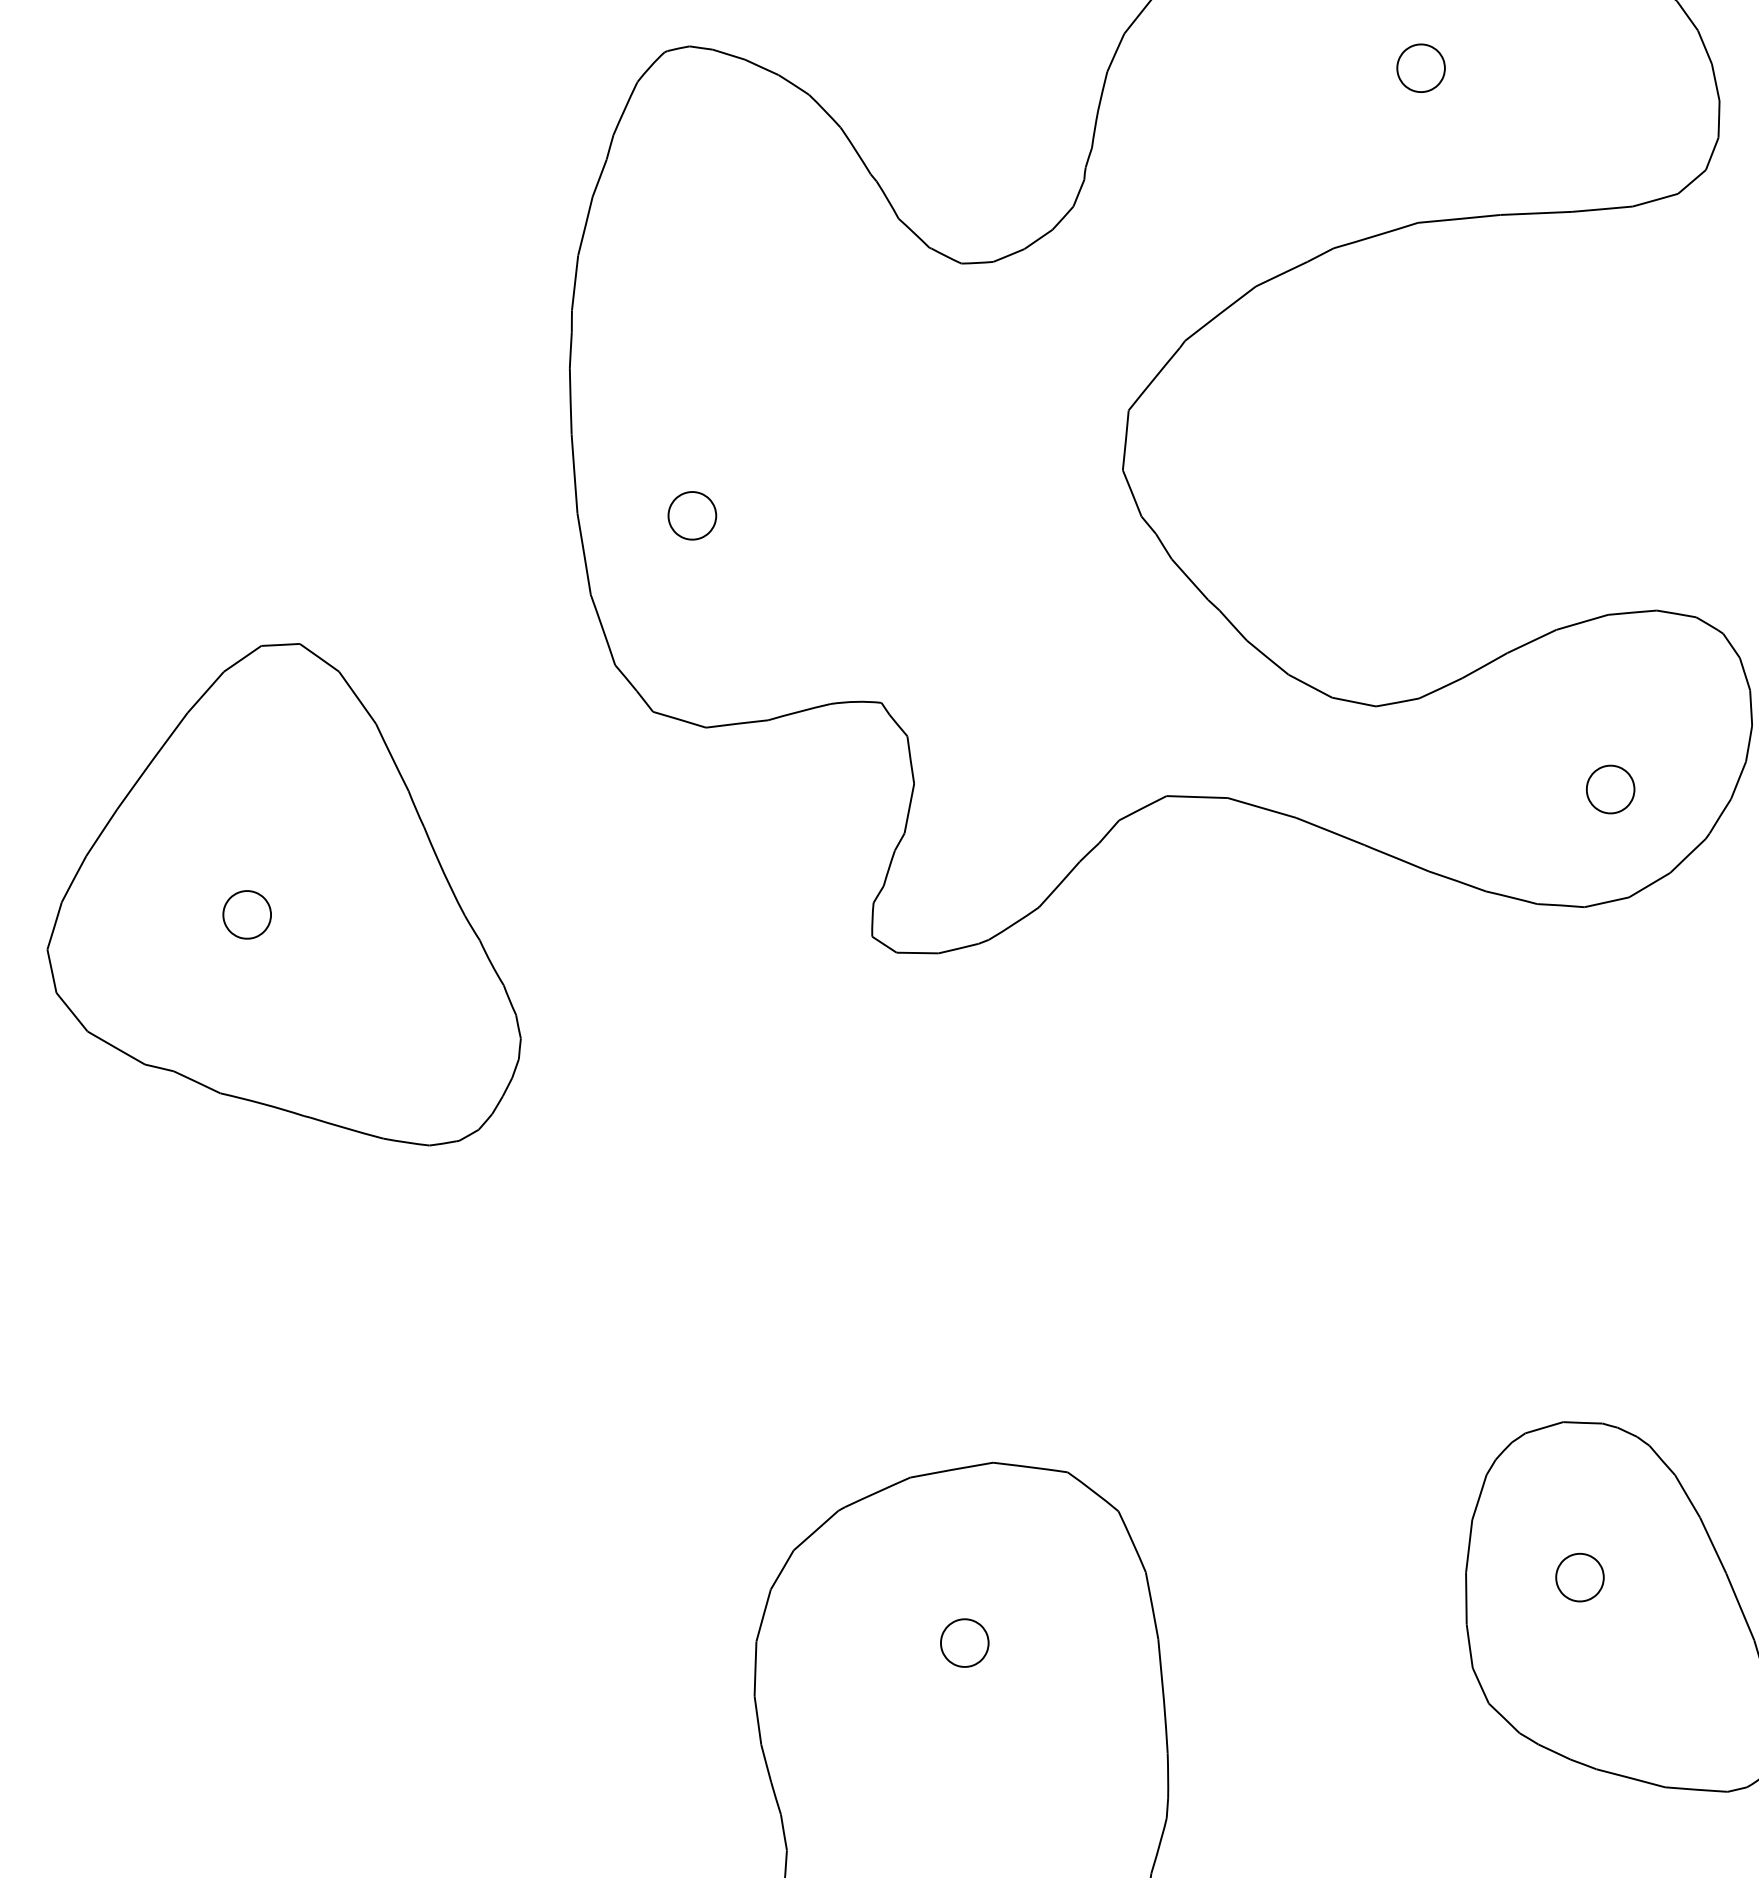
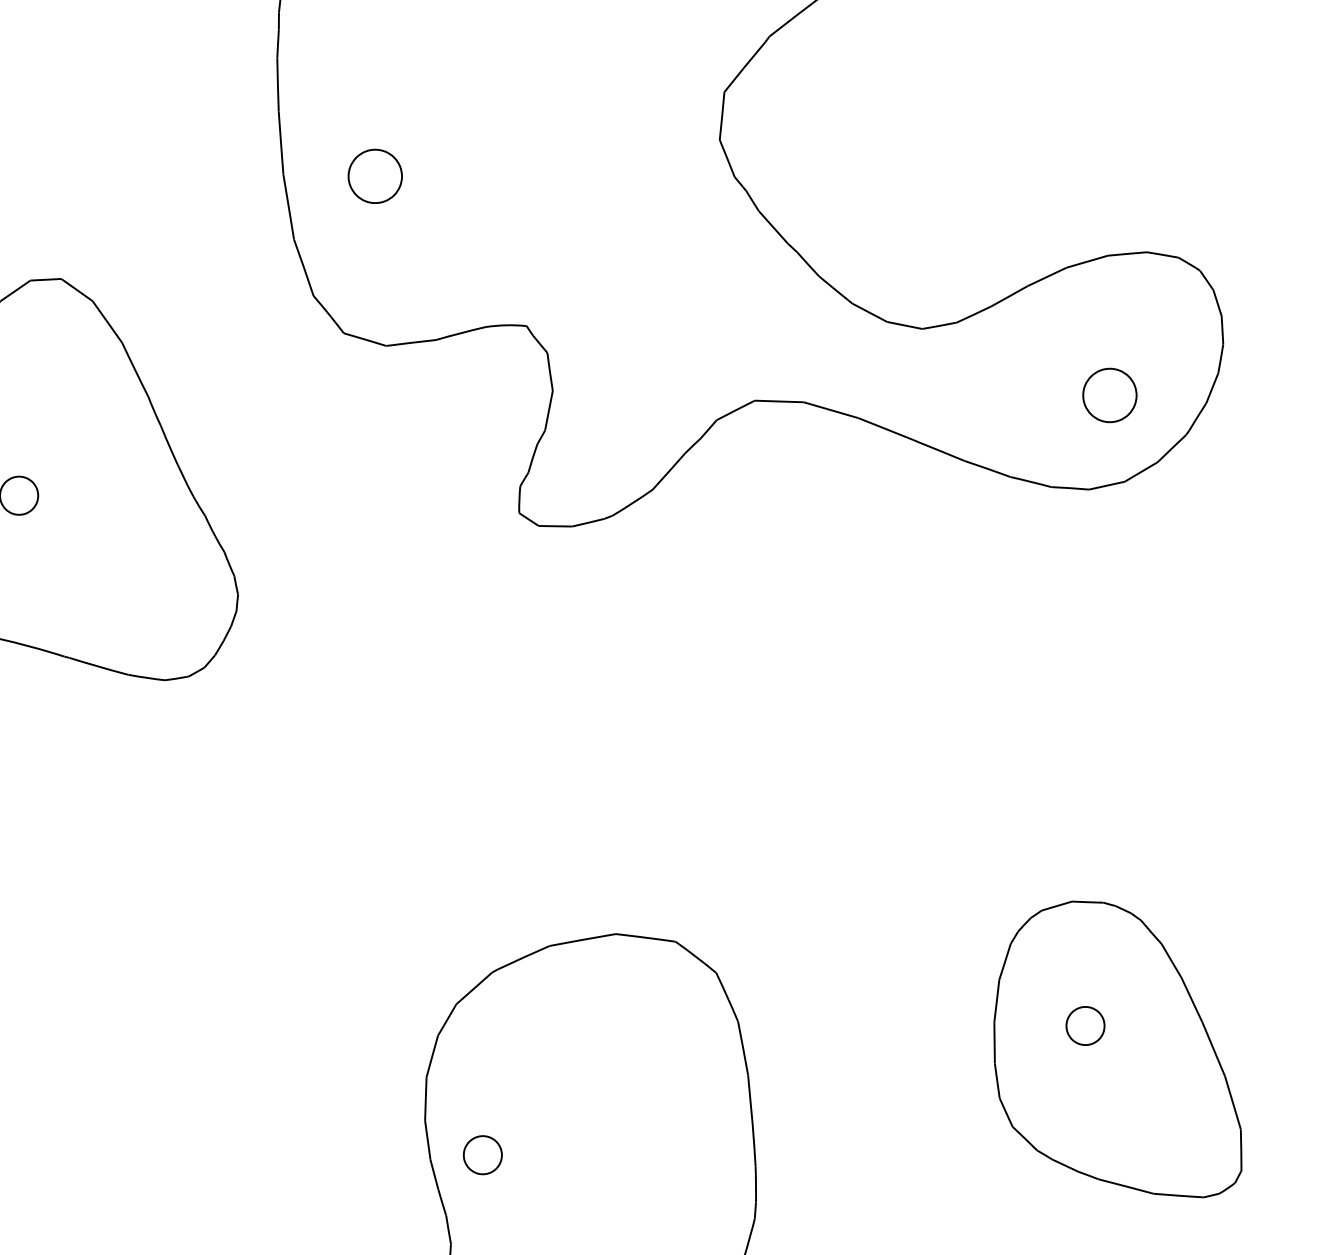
part: (692, 515) -> (375, 176), size x1.4
part: (1610, 789) -> (1109, 395), size x1.4
part: (964, 1642) -> (482, 1154), moved

